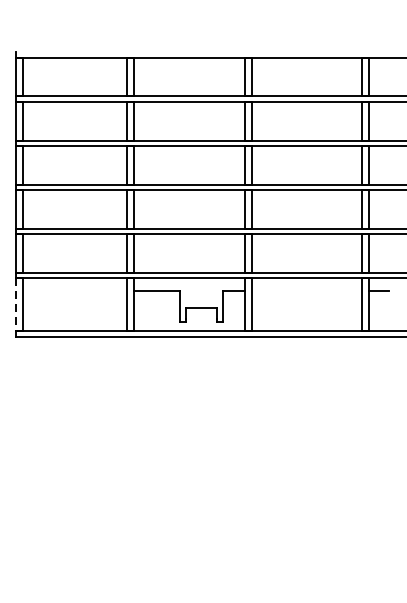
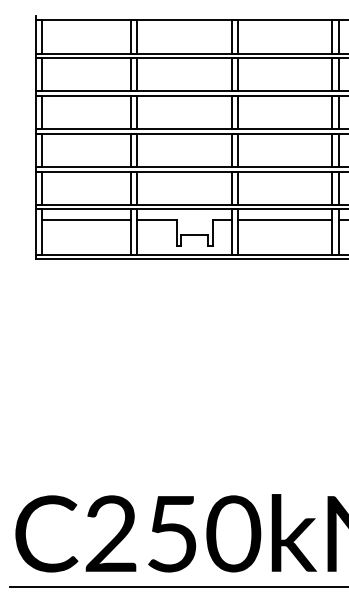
line: (74, 290) -> (86, 219), added
line: (306, 290) -> (284, 219), added
line: (16, 305) -> (36, 232), dashed -> solid

